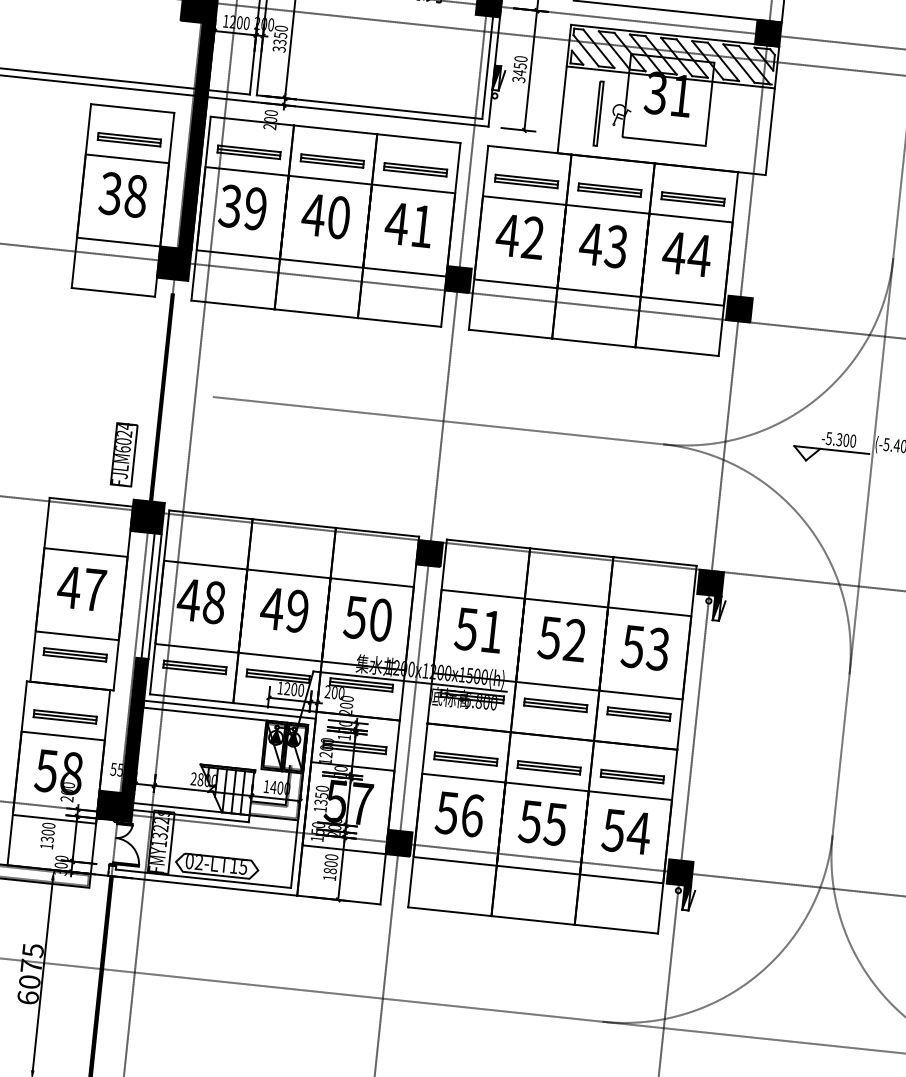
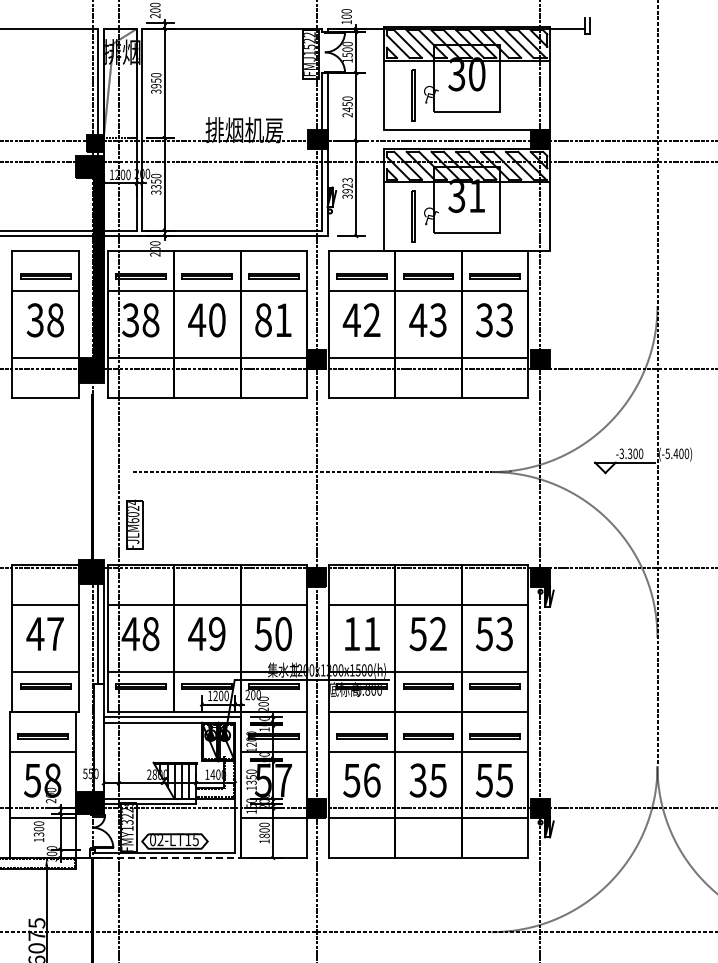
text: (520, 65) -> (347, 185), 3450 -> 3923
text: (255, 209) -> (150, 320), 39 -> 38
text: (396, 224) -> (263, 320), 41 -> 81
text: (686, 254) -> (494, 320), 44 -> 33
text: (828, 438) -> (621, 453), -5.300 -> -3.300
part: (124, 454) -> (134, 524), moved
text: (465, 629) -> (351, 634), 51 -> 11
fill: (134, 725) -> (98, 737), removed
text: (529, 820) -> (417, 779), 55 -> 35
text: (638, 833) -> (504, 780), 54 -> 55
line: (205, 886) -> (167, 858), solid -> dashed

